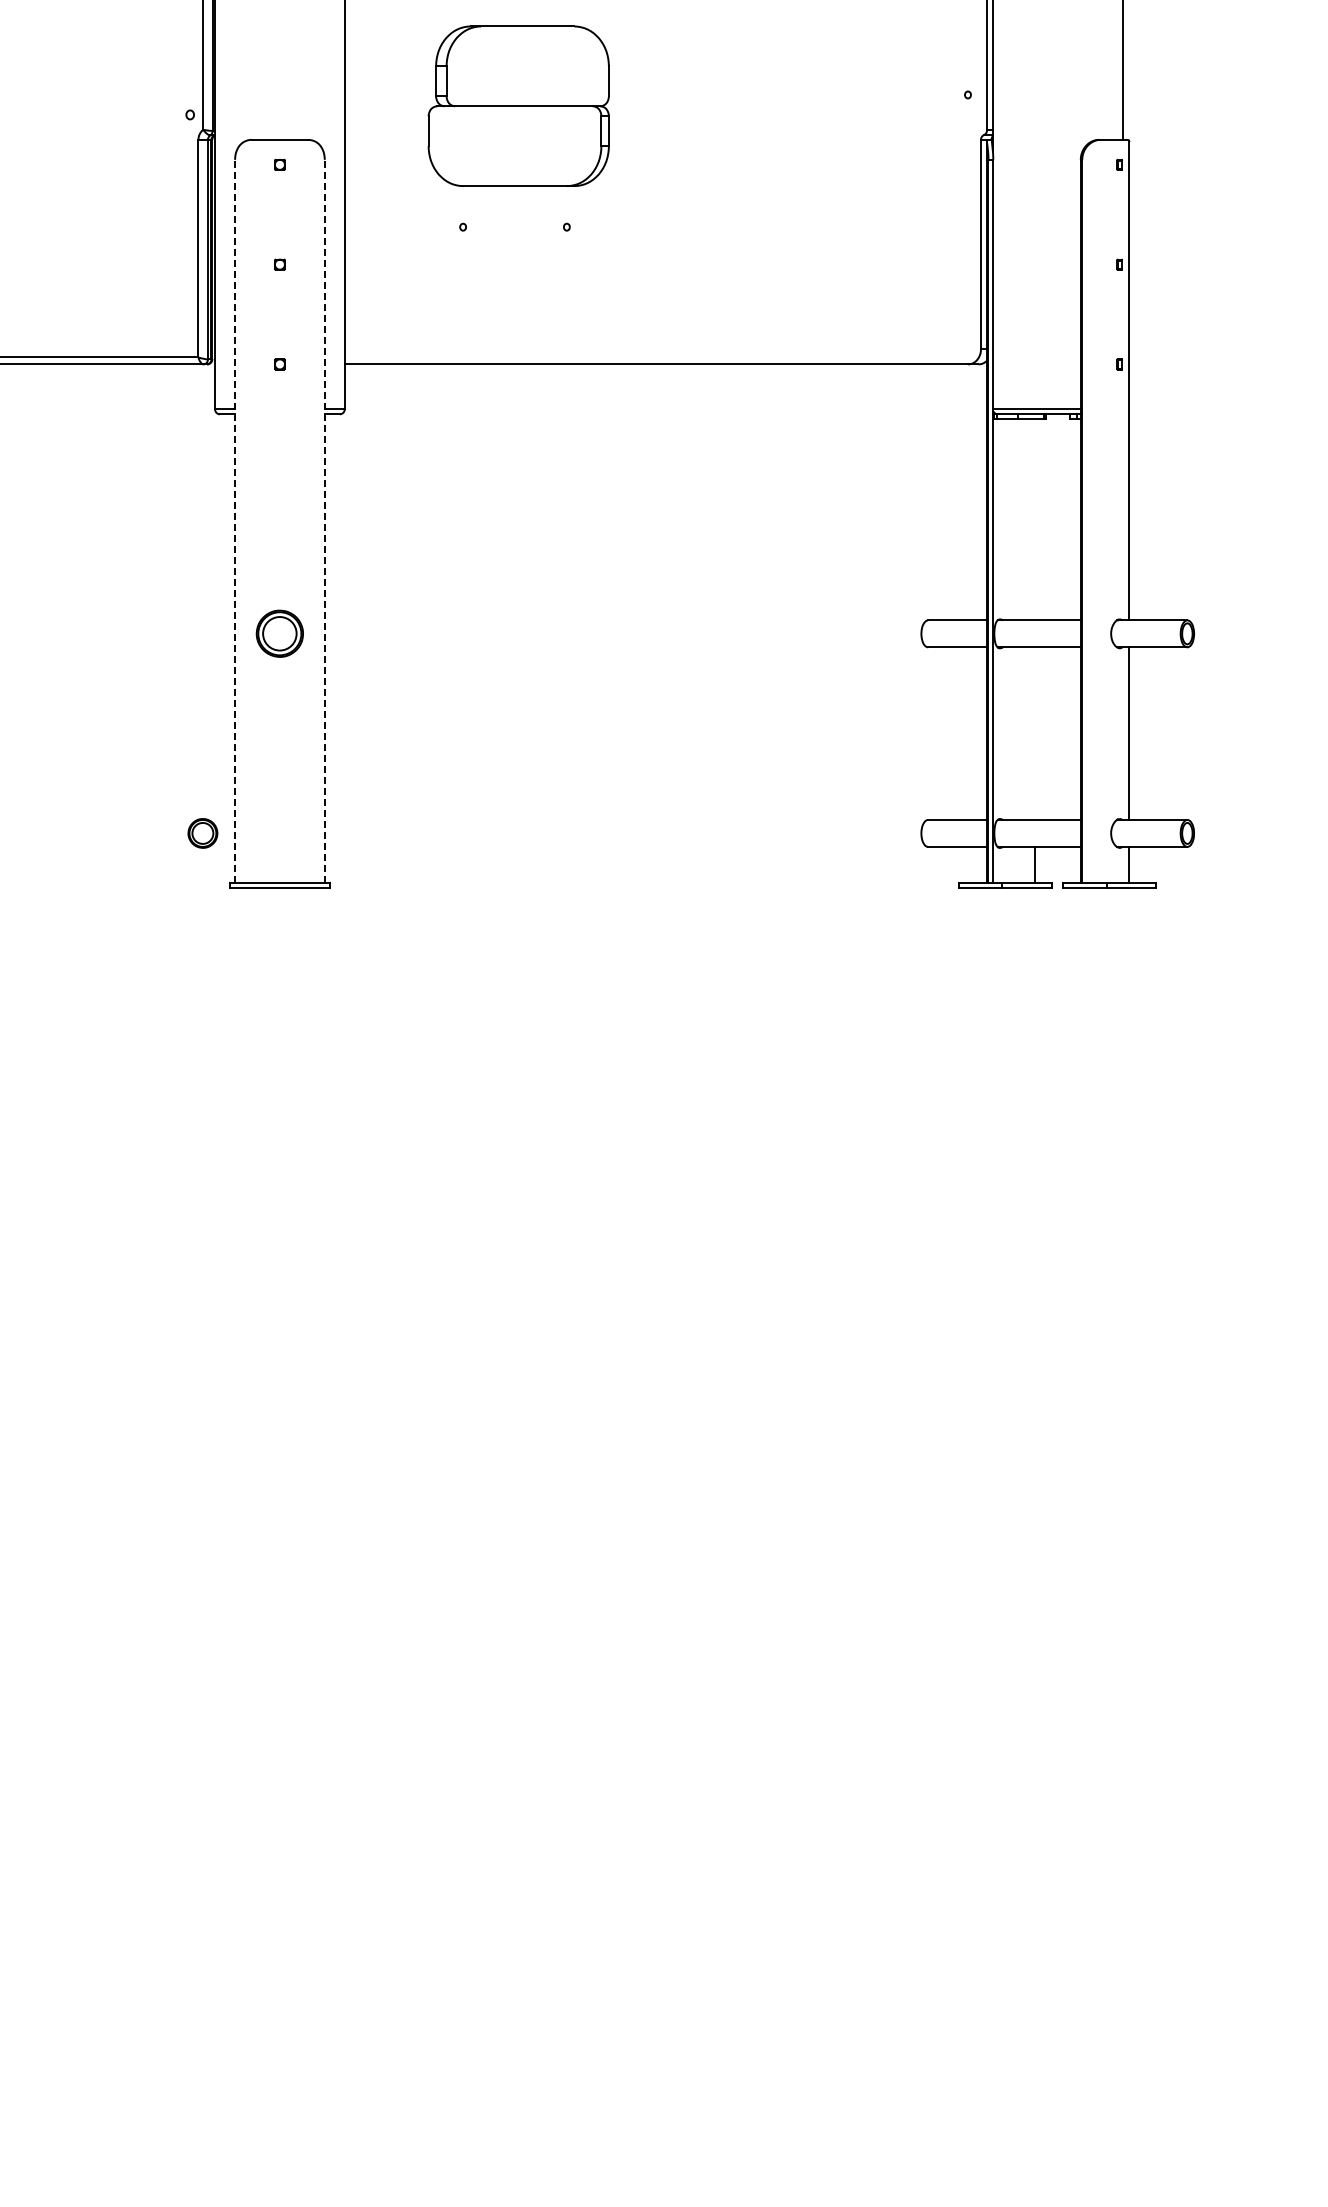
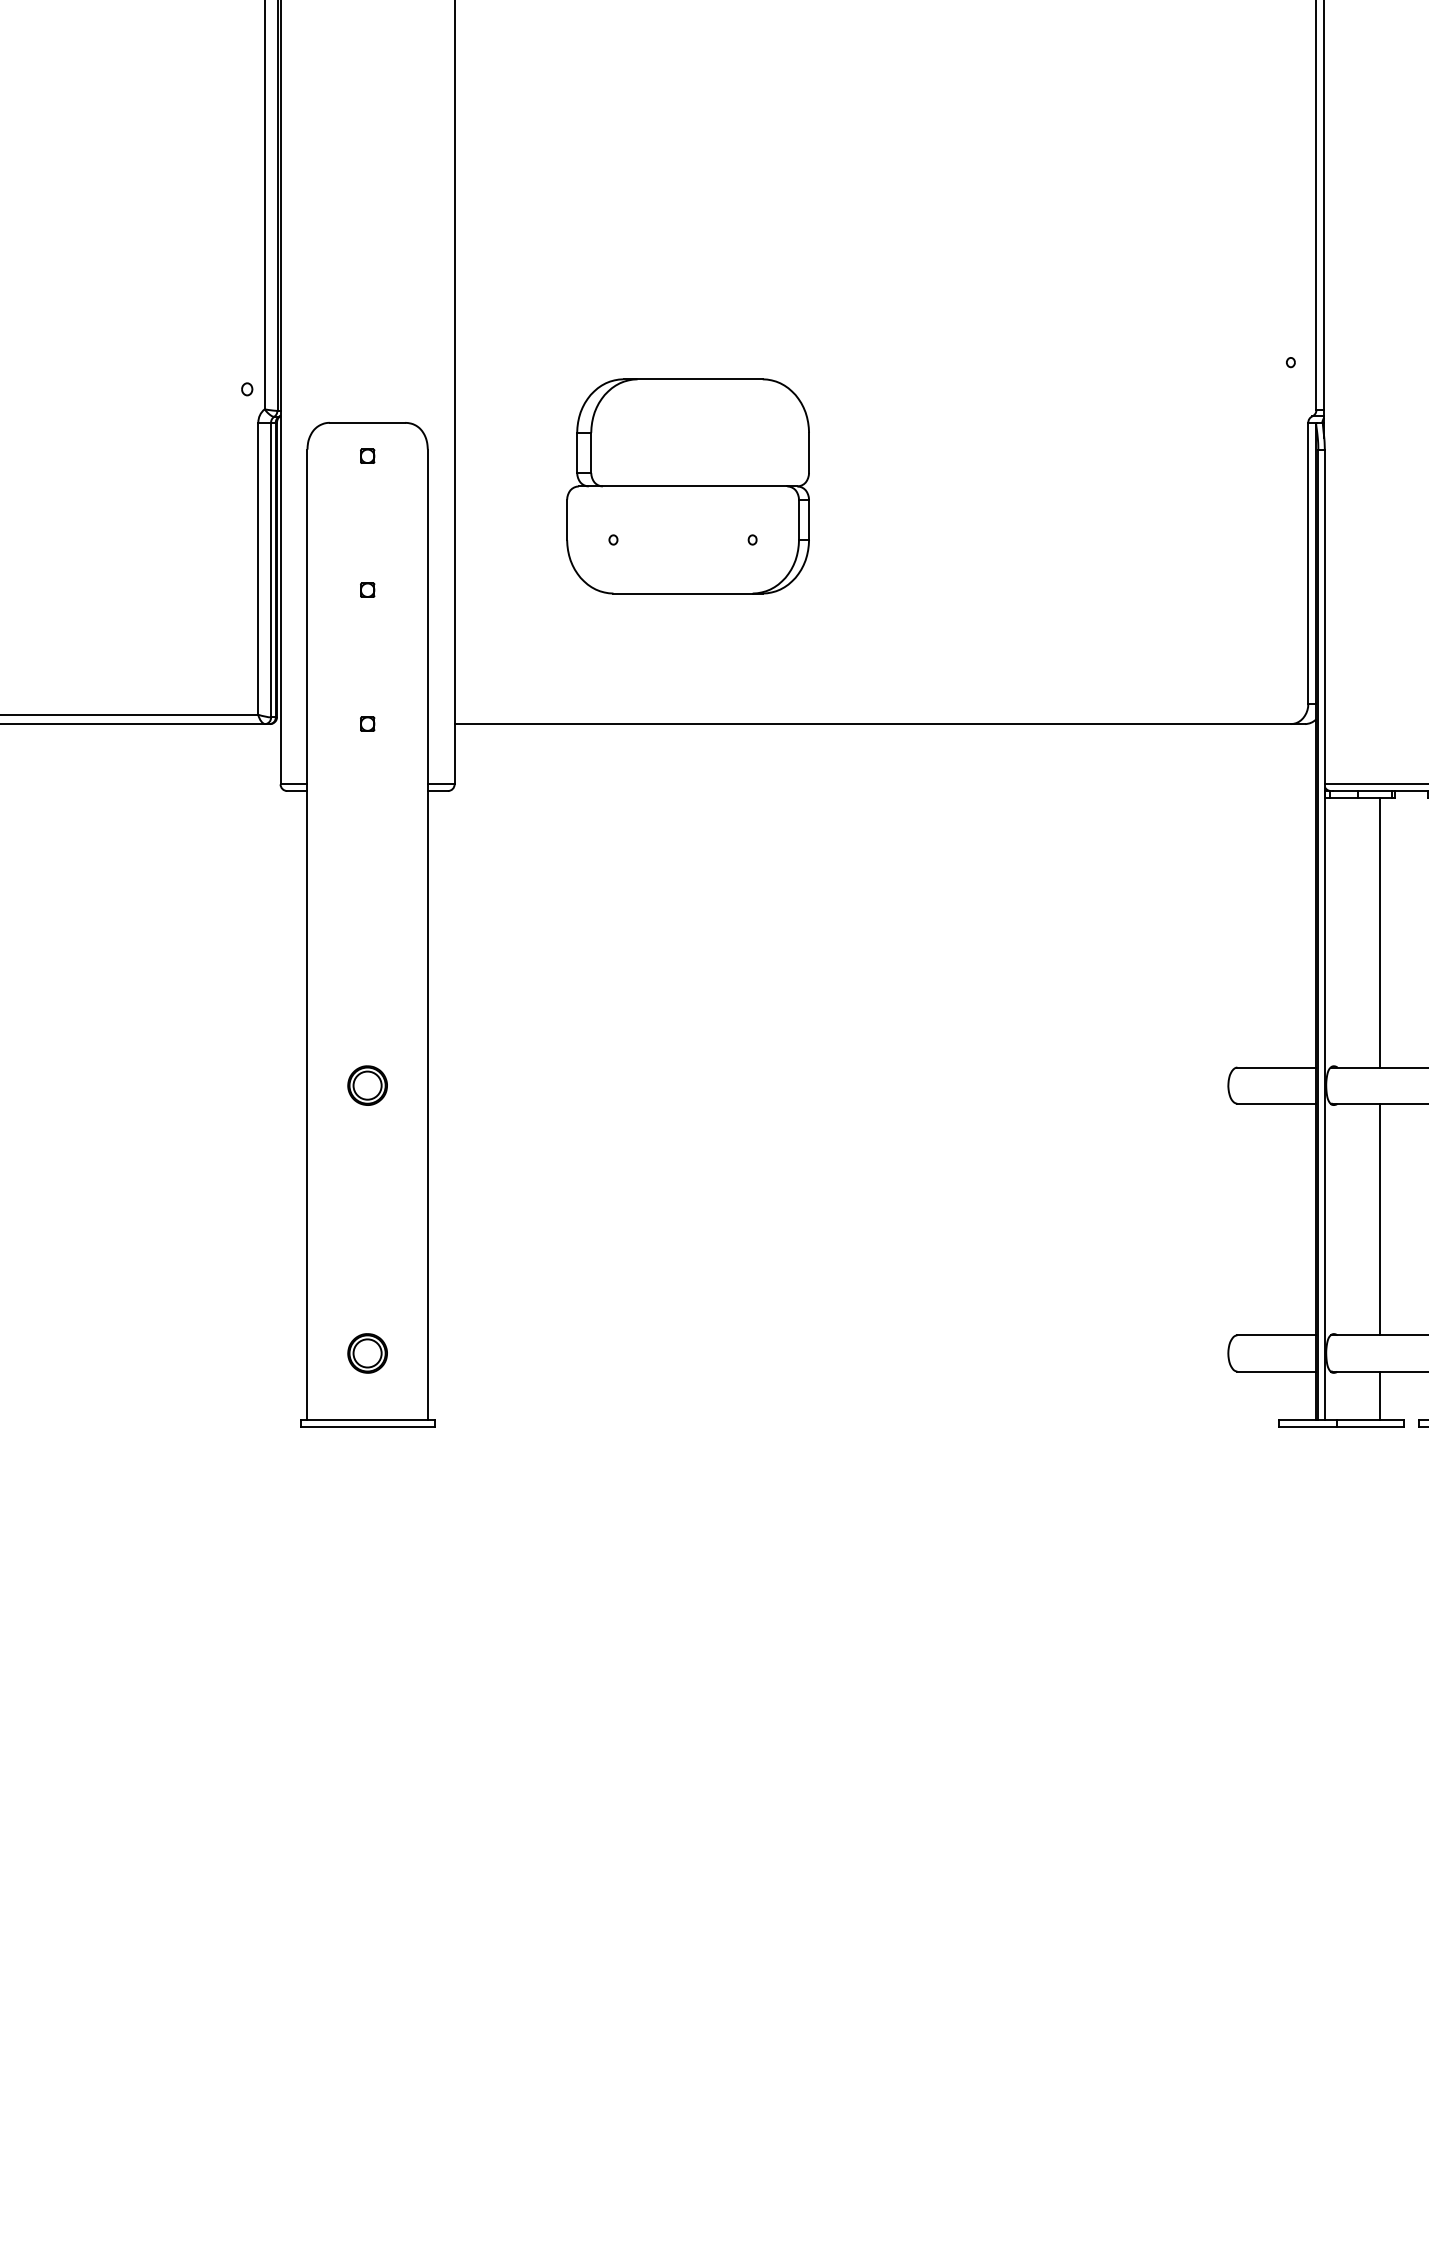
part: (518, 105) -> (687, 485), moved
line: (1034, 519) -> (1380, 932), added
line: (235, 521) -> (308, 934), dashed -> solid
line: (324, 521) -> (427, 934), dashed -> solid
part: (279, 633) -> (367, 1085), size x0.62
line: (1034, 733) -> (1380, 1219), added
part: (202, 833) -> (367, 1353), moved

